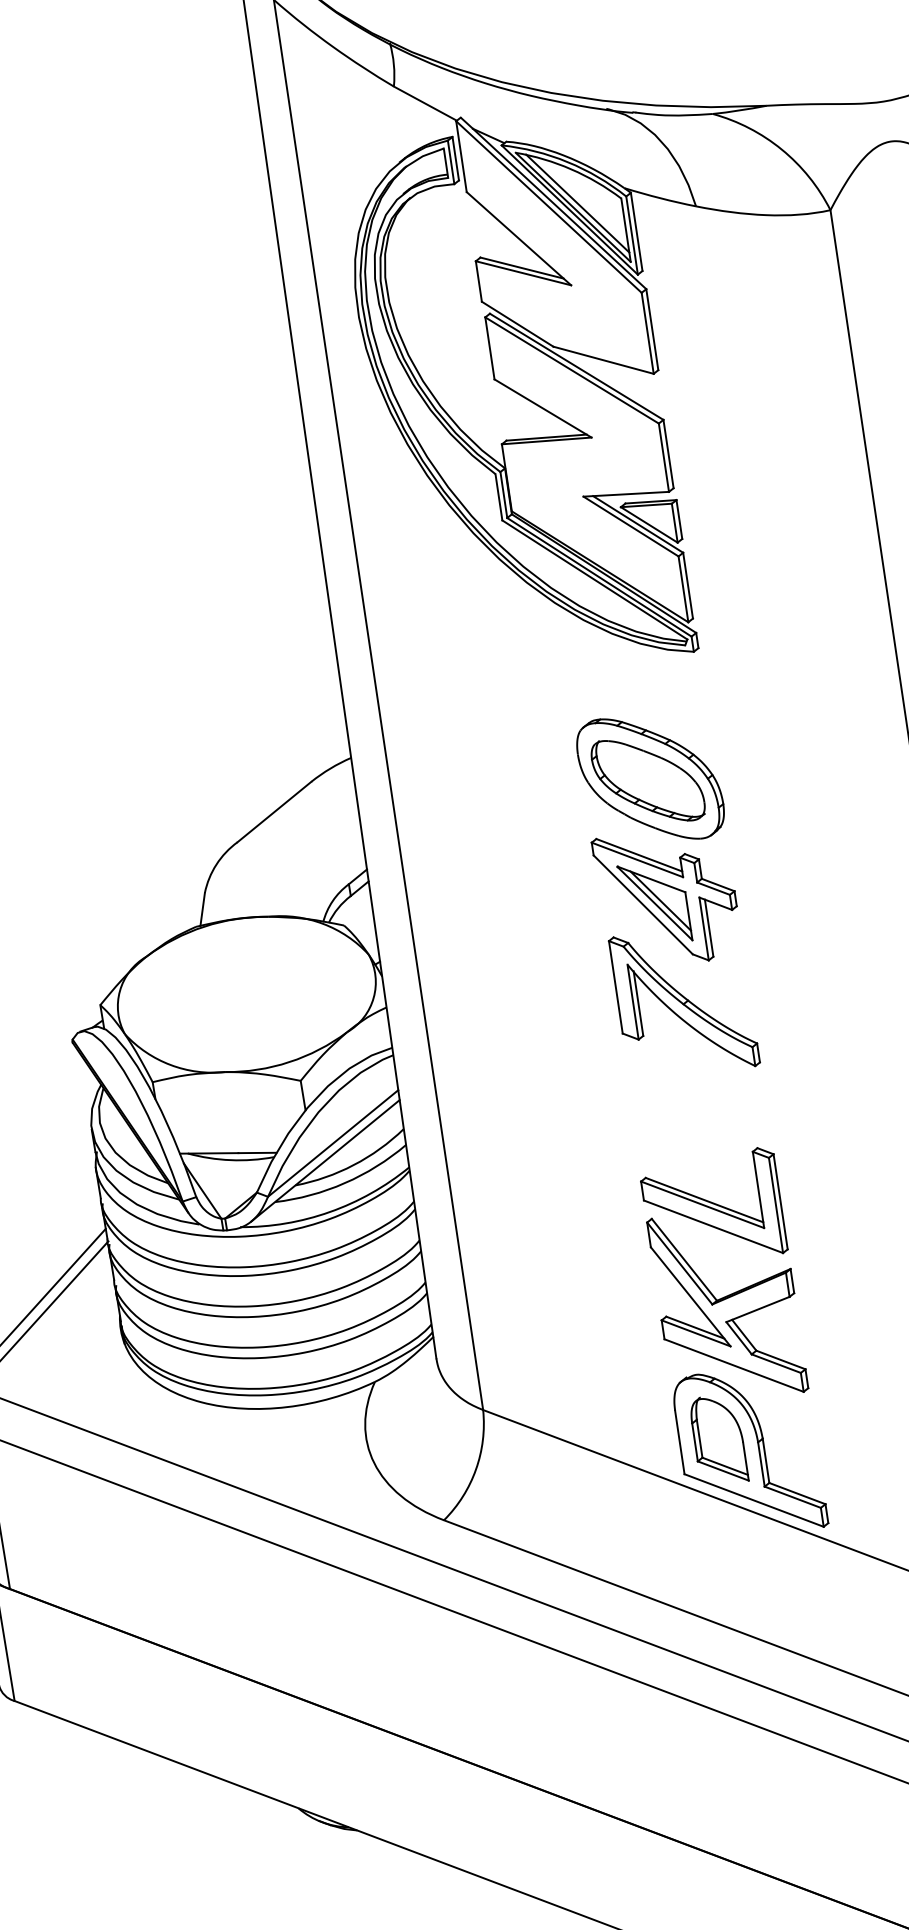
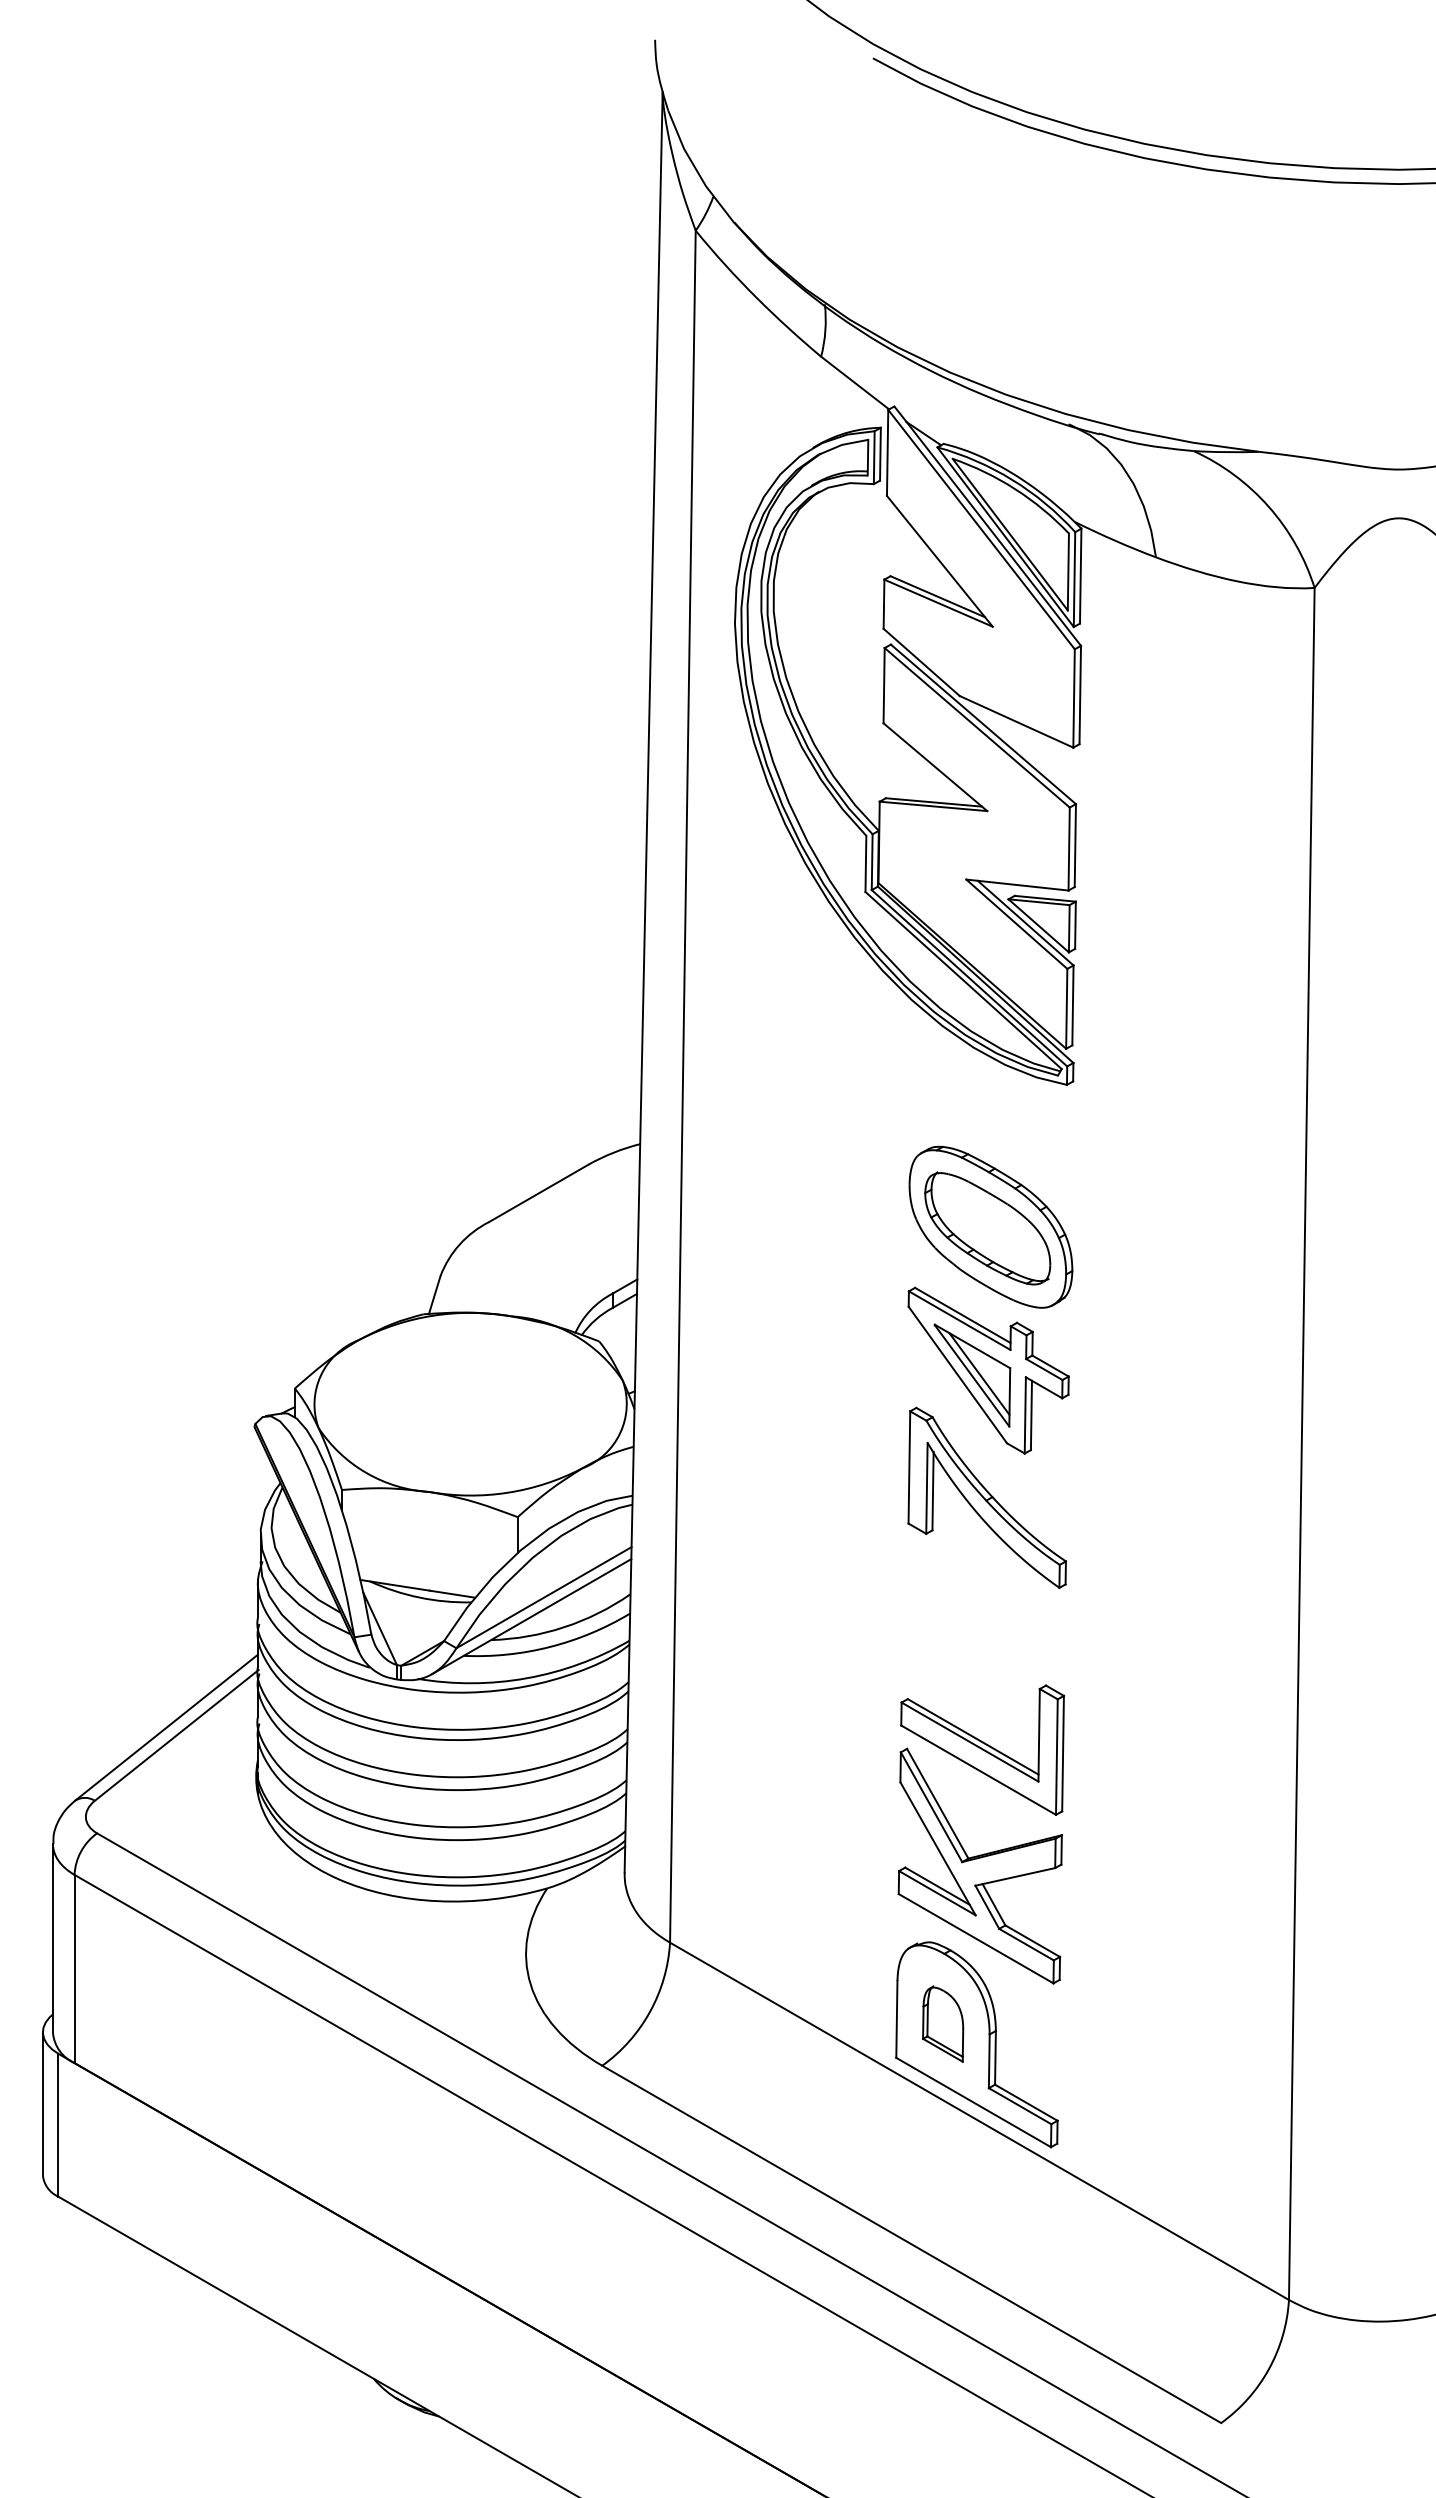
line: (576, 203) -> (1015, 530), removed
part: (717, 1439) -> (942, 2023), size x0.7

